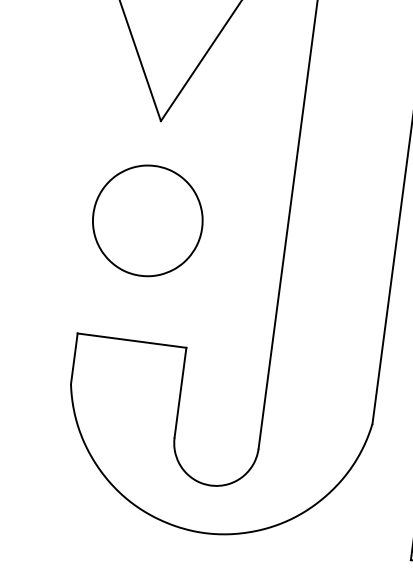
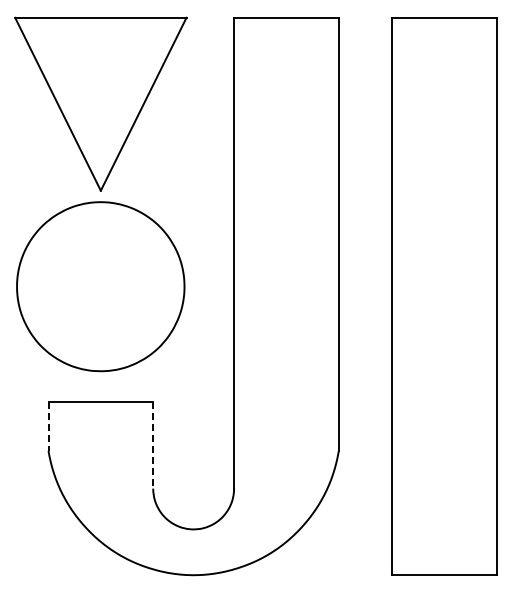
part: (147, 220) -> (100, 286), size x1.6
line: (74, 359) -> (48, 427), solid -> dashed
line: (180, 392) -> (153, 445), solid -> dashed

